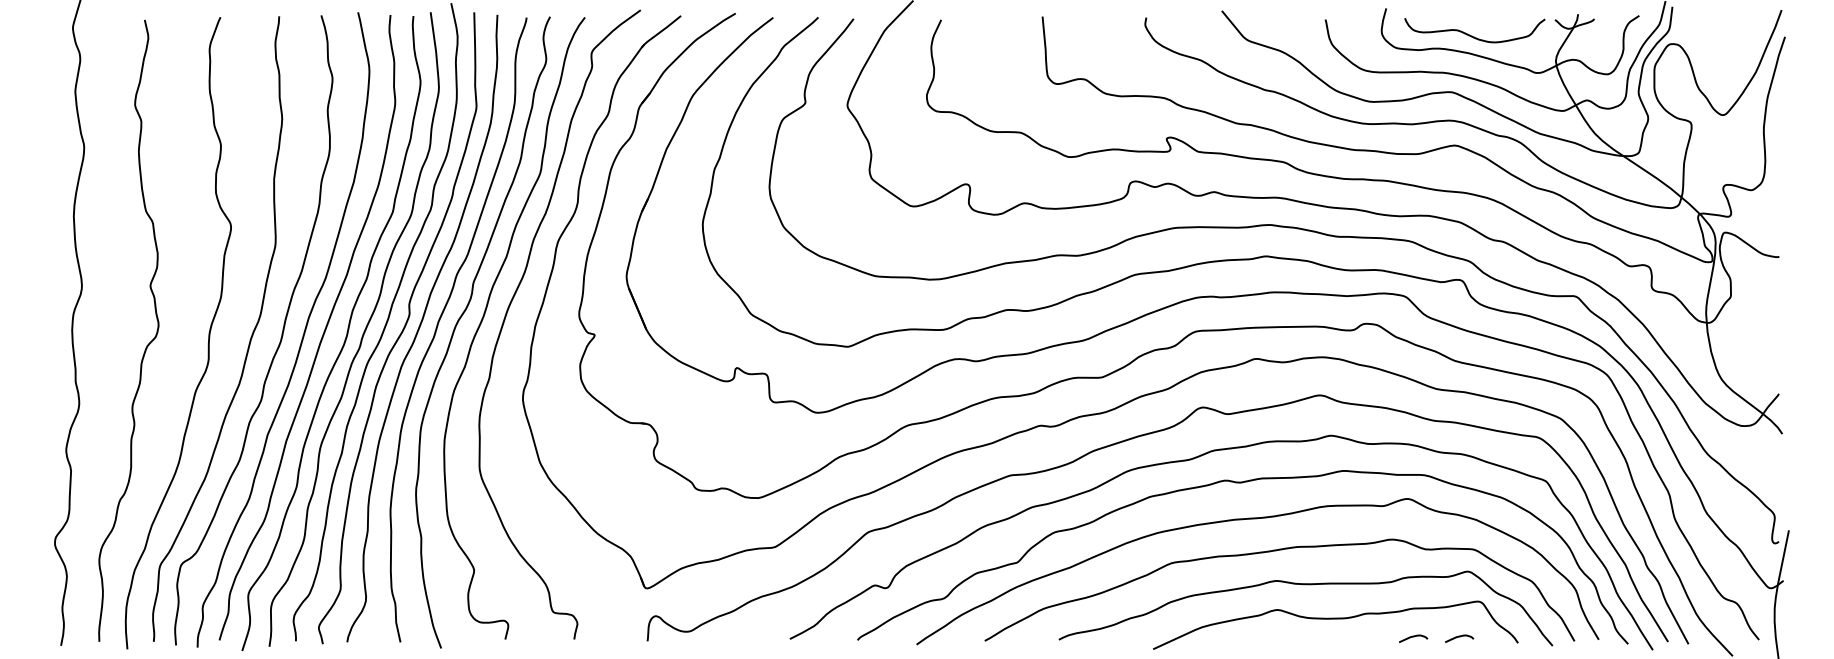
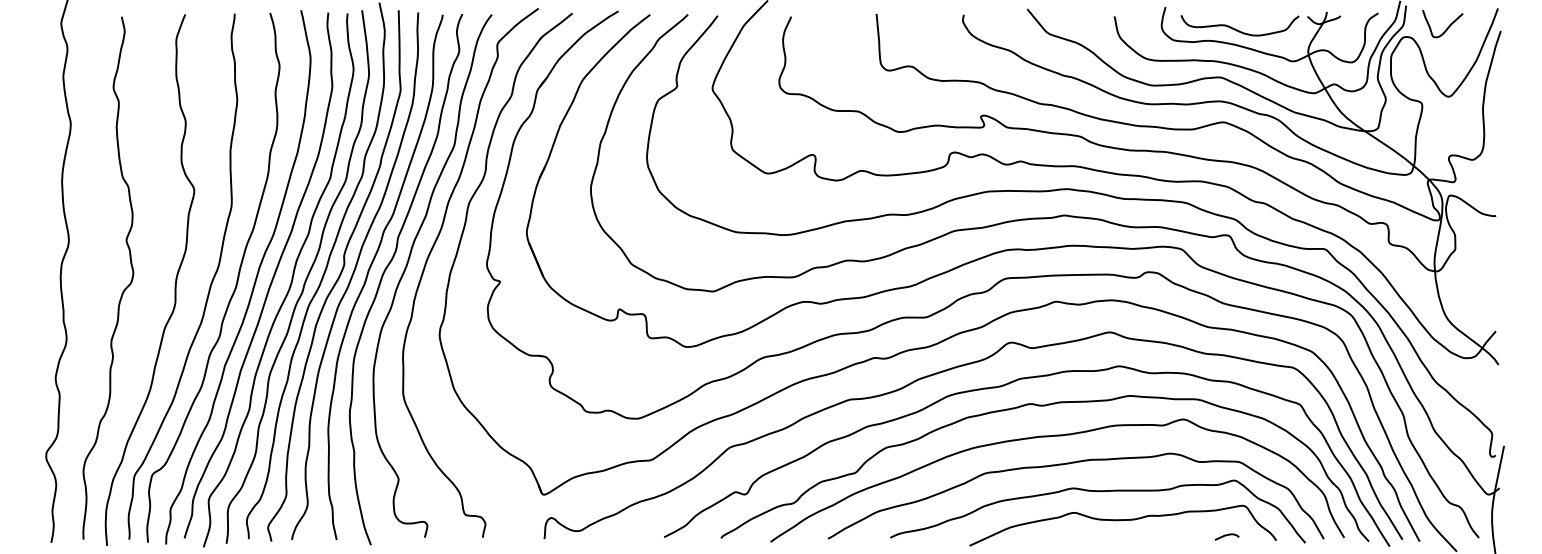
curve: (1721, 32) -> (1447, 27), added
curve: (1413, 637) -> (1188, 535), removed

